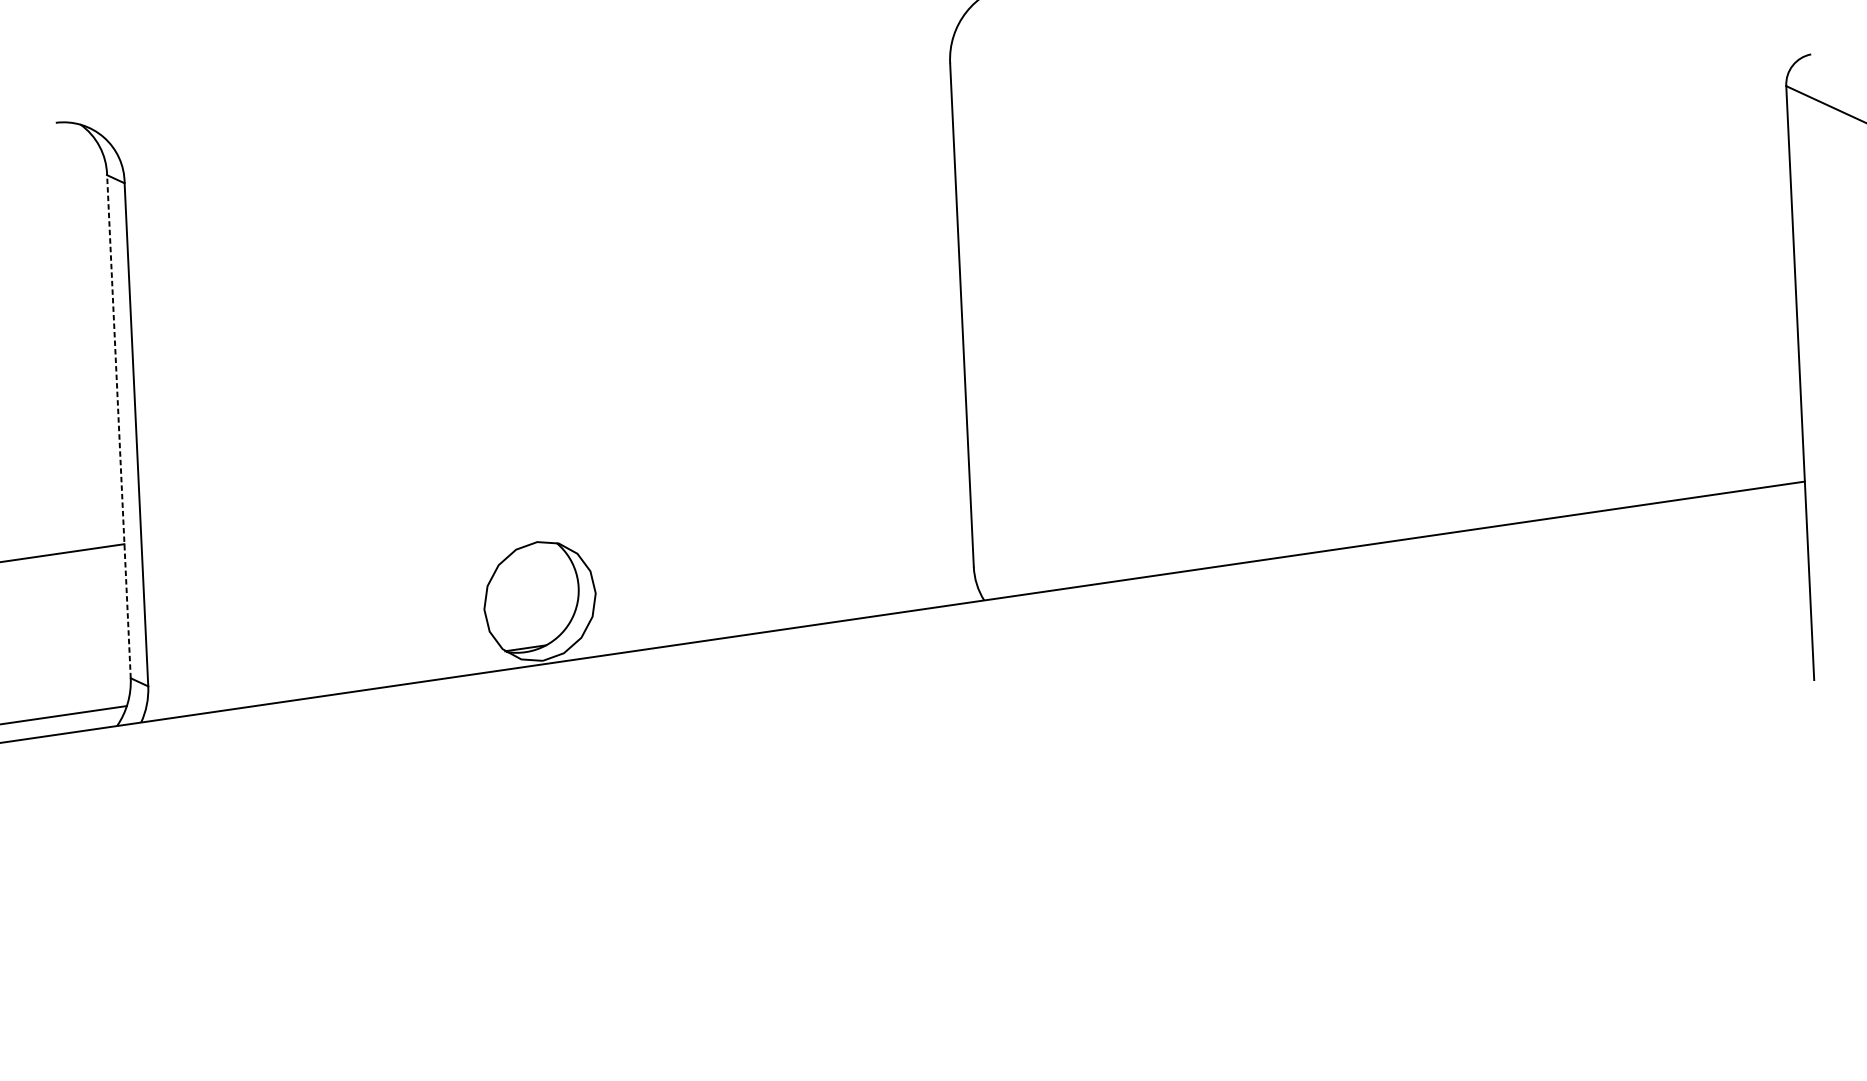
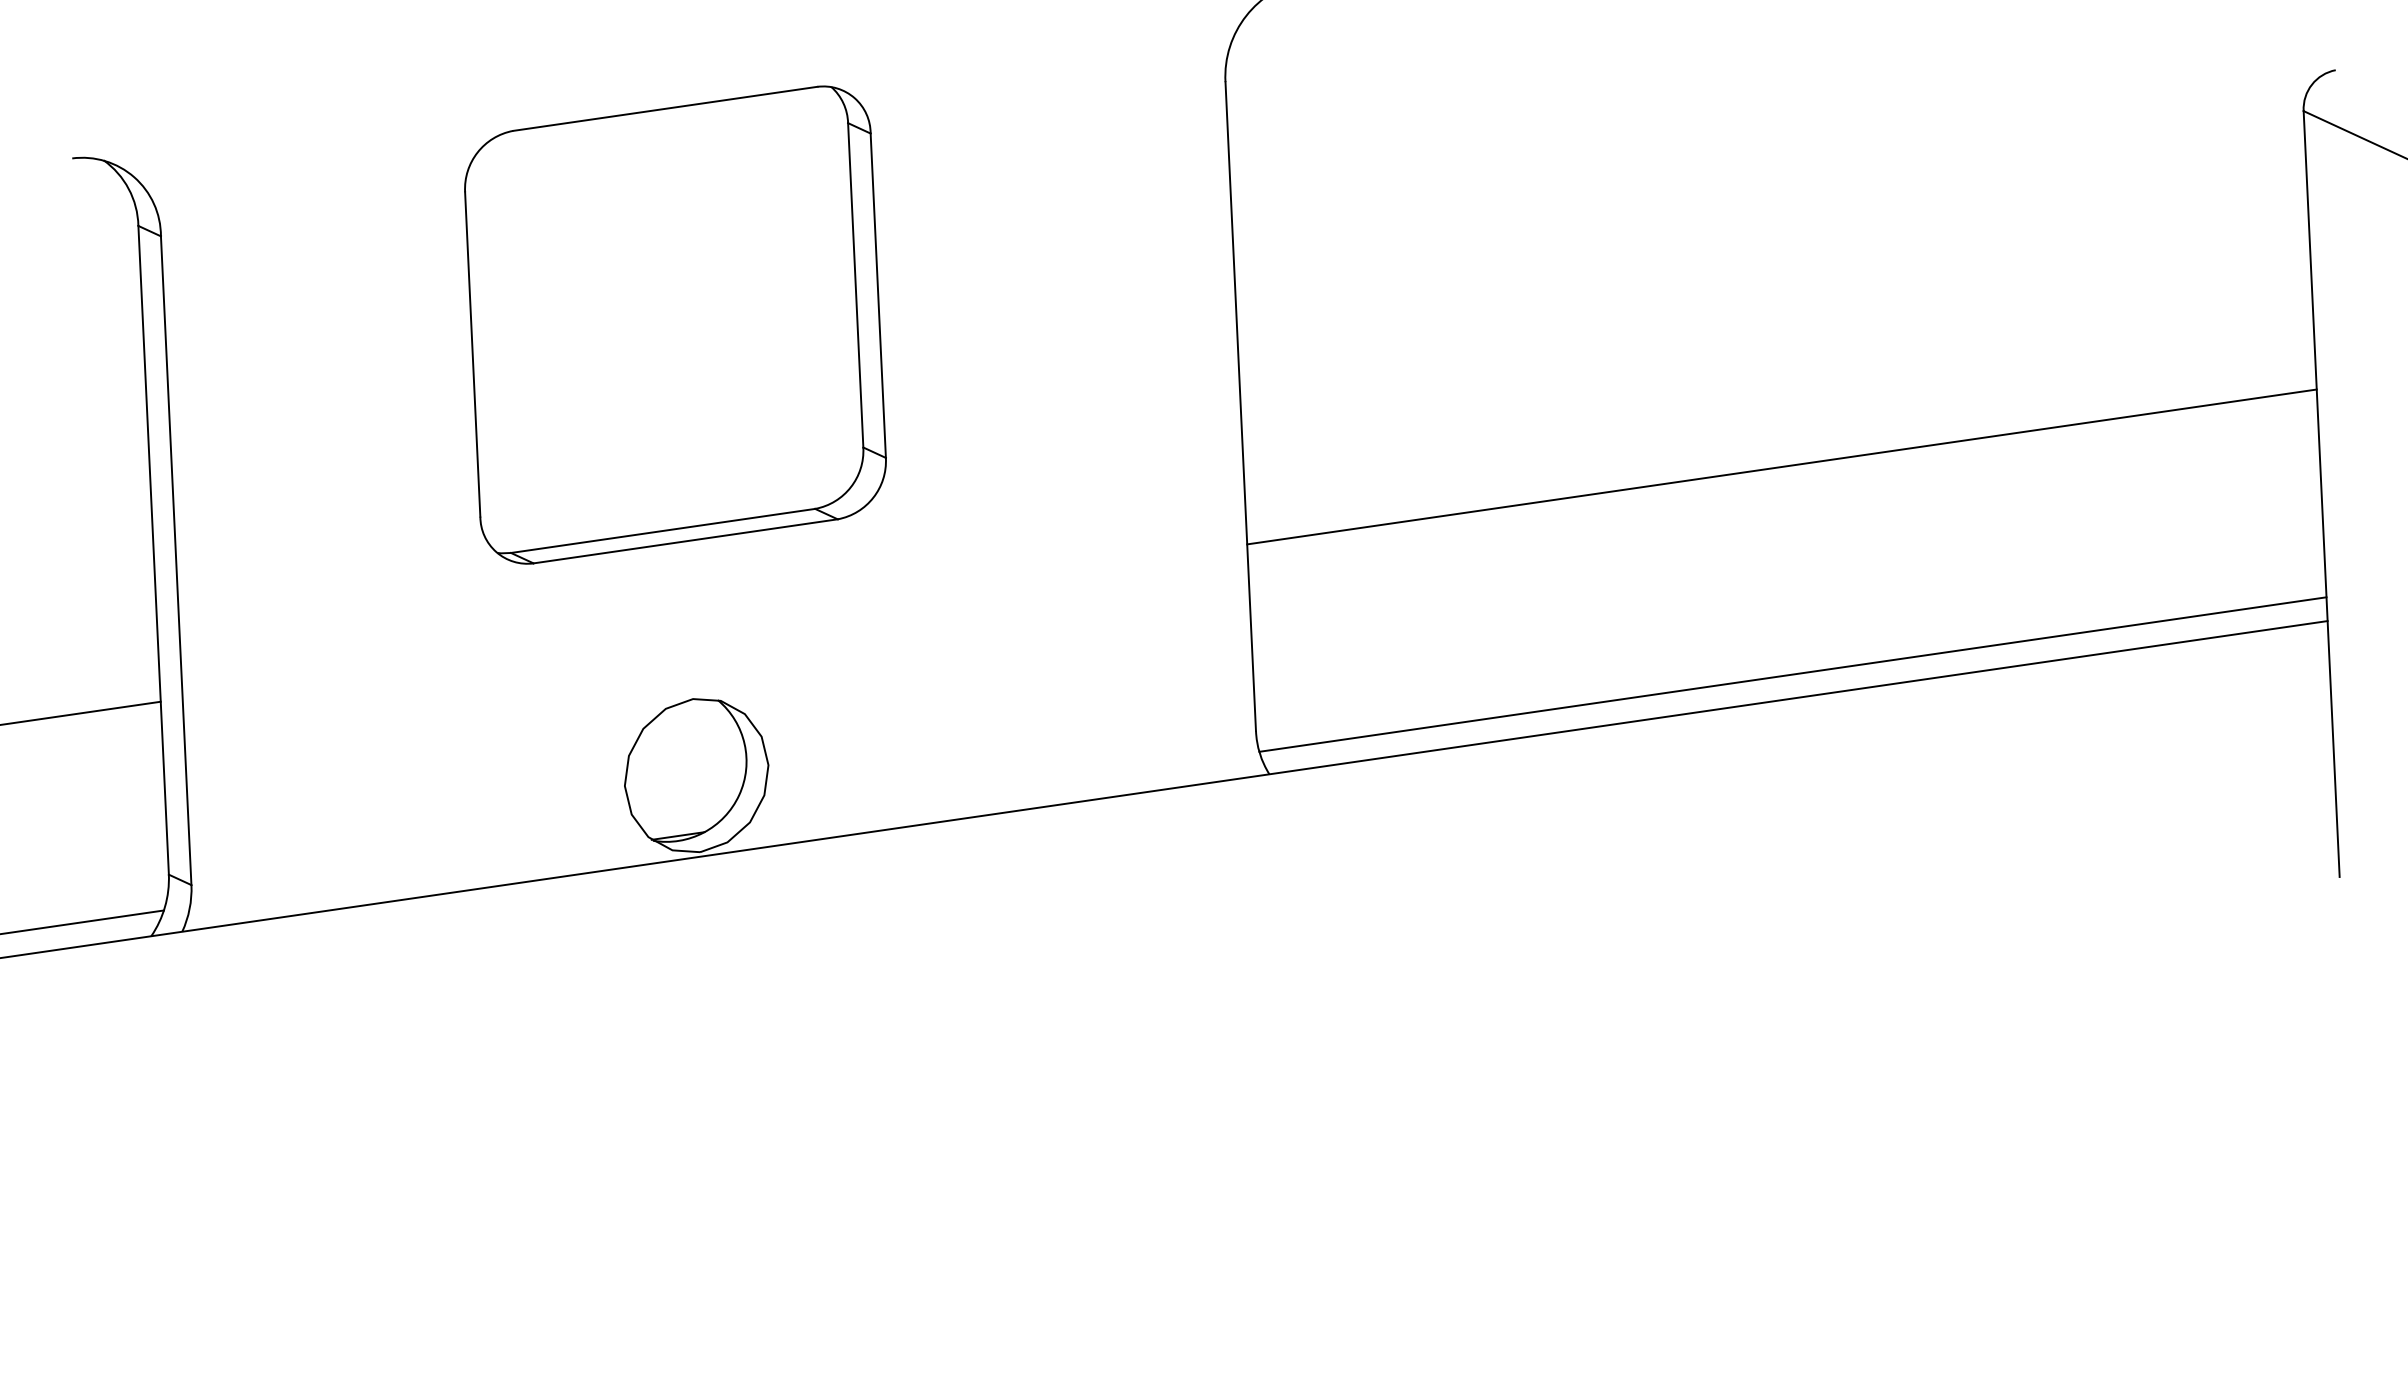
part: (523, 251) -> (675, 324), added
line: (1381, 361) -> (1781, 466), added
line: (118, 426) -> (153, 550), dashed -> solid
line: (1389, 523) -> (1792, 674), added

